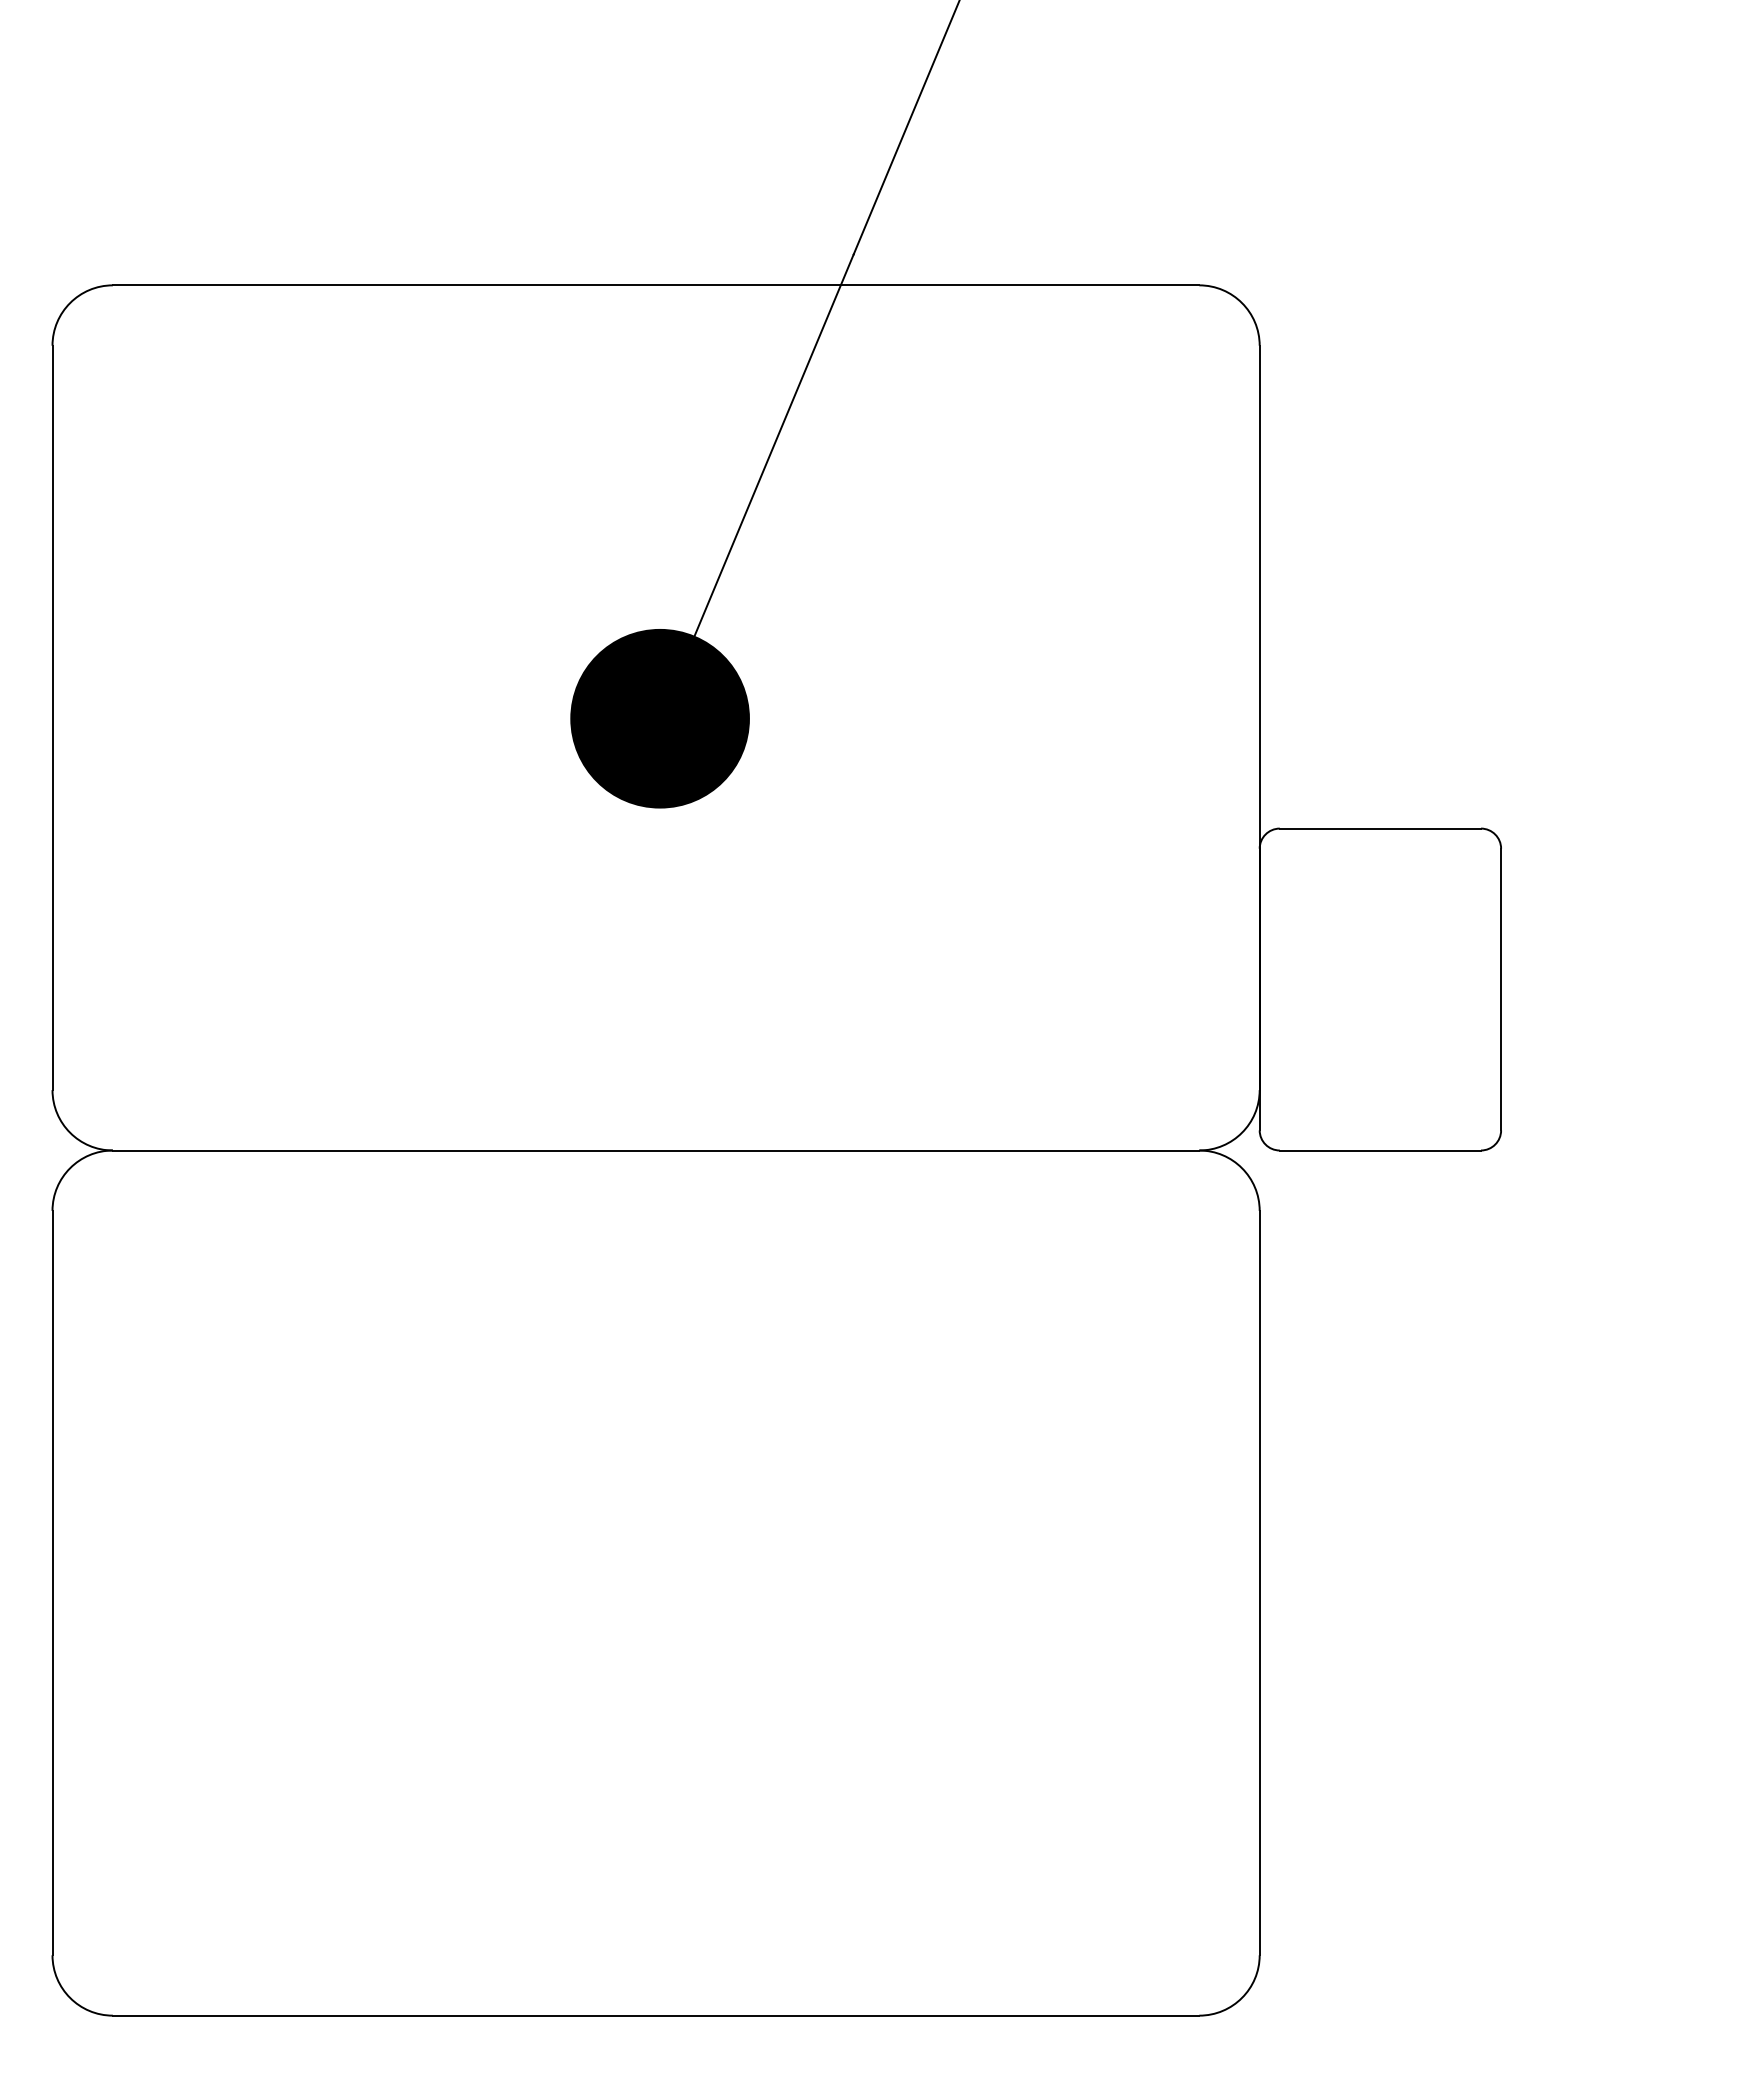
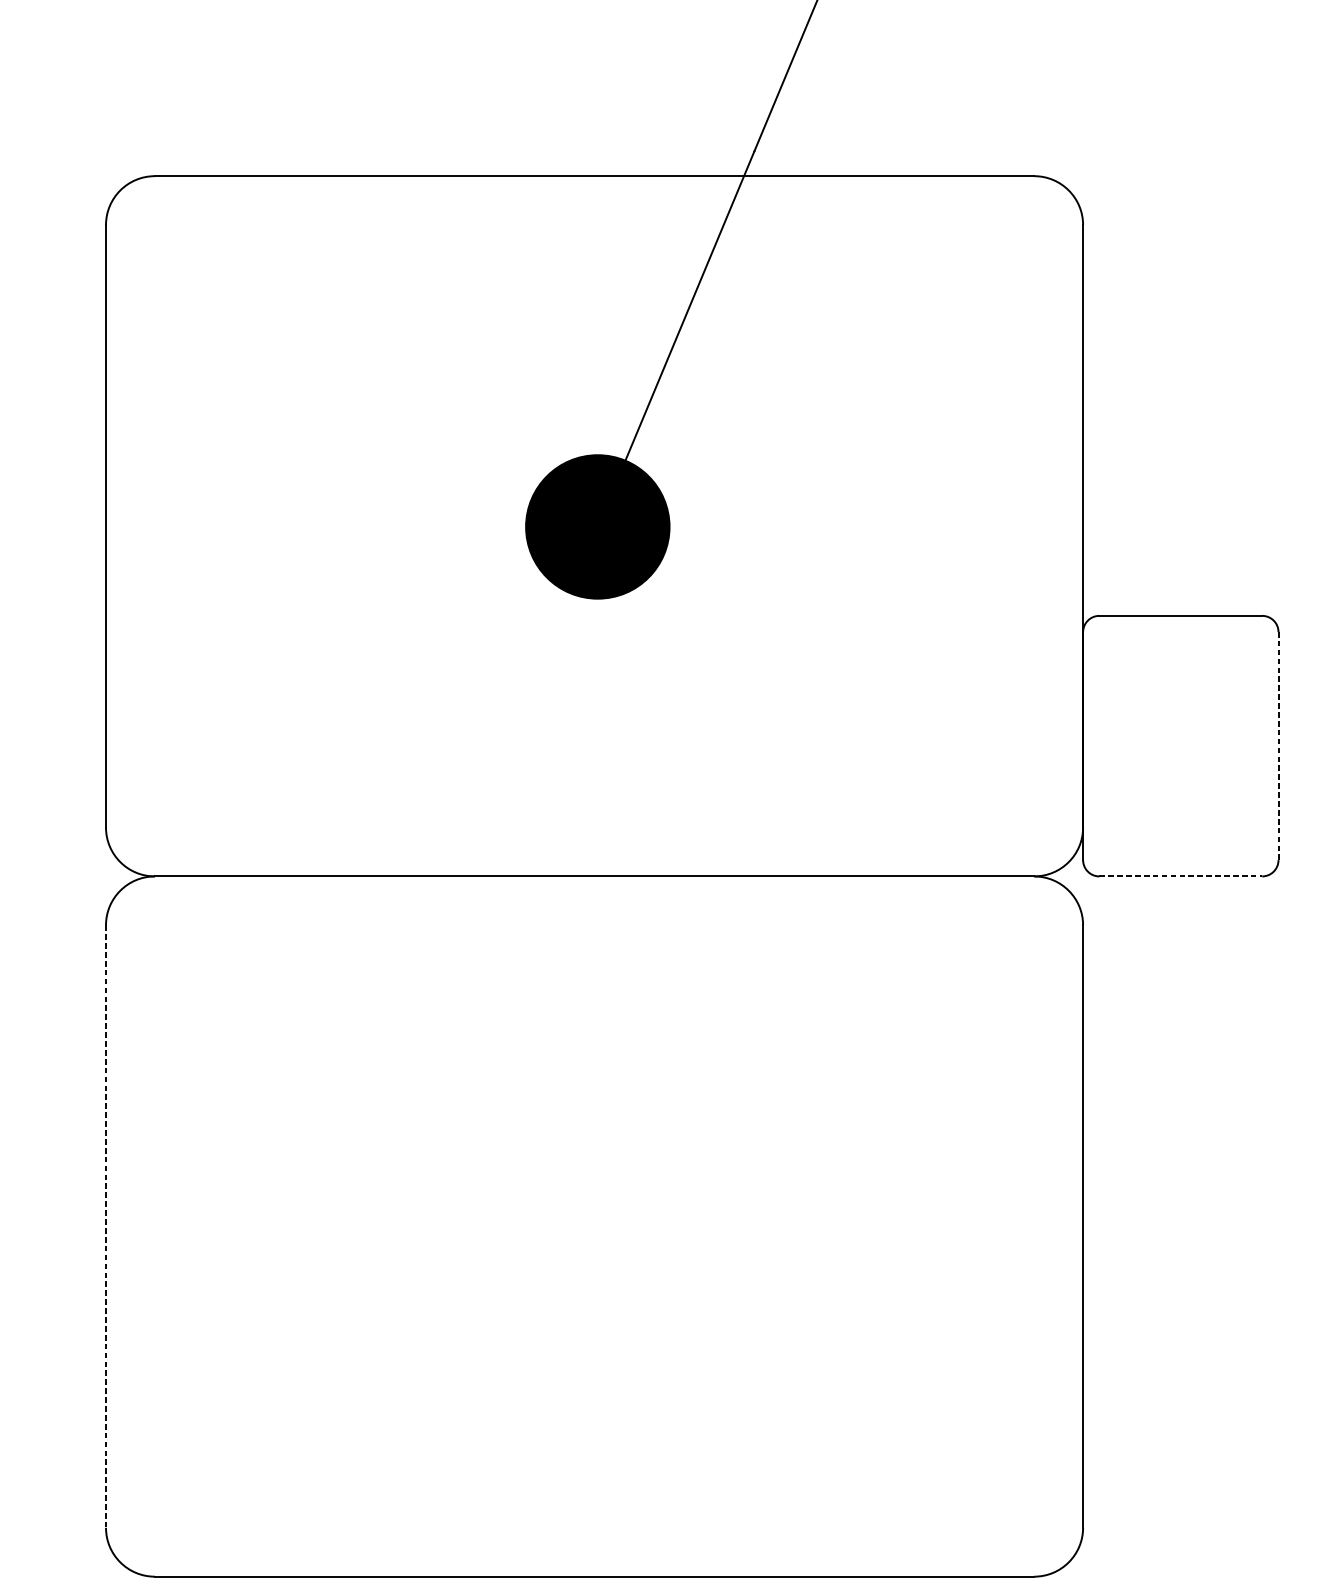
line: (1501, 989) -> (1278, 746), solid -> dashed
line: (1380, 1150) -> (1180, 876), solid -> dashed
line: (52, 1583) -> (106, 1226), solid -> dashed

